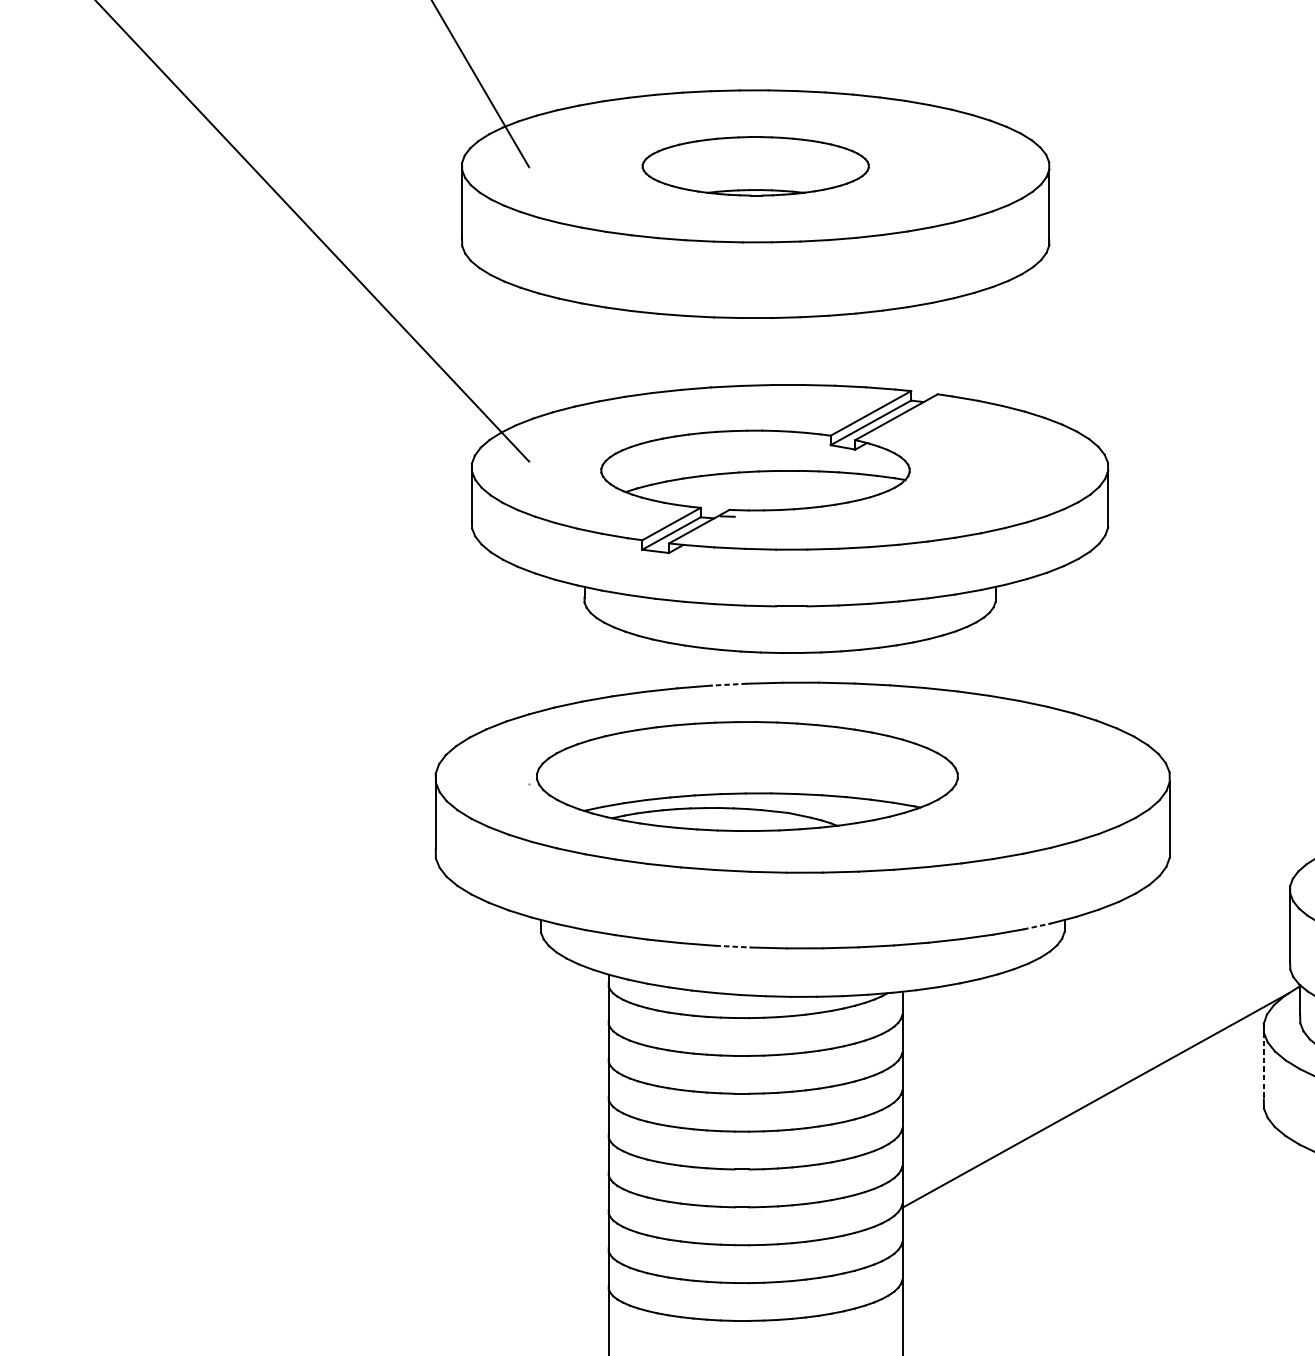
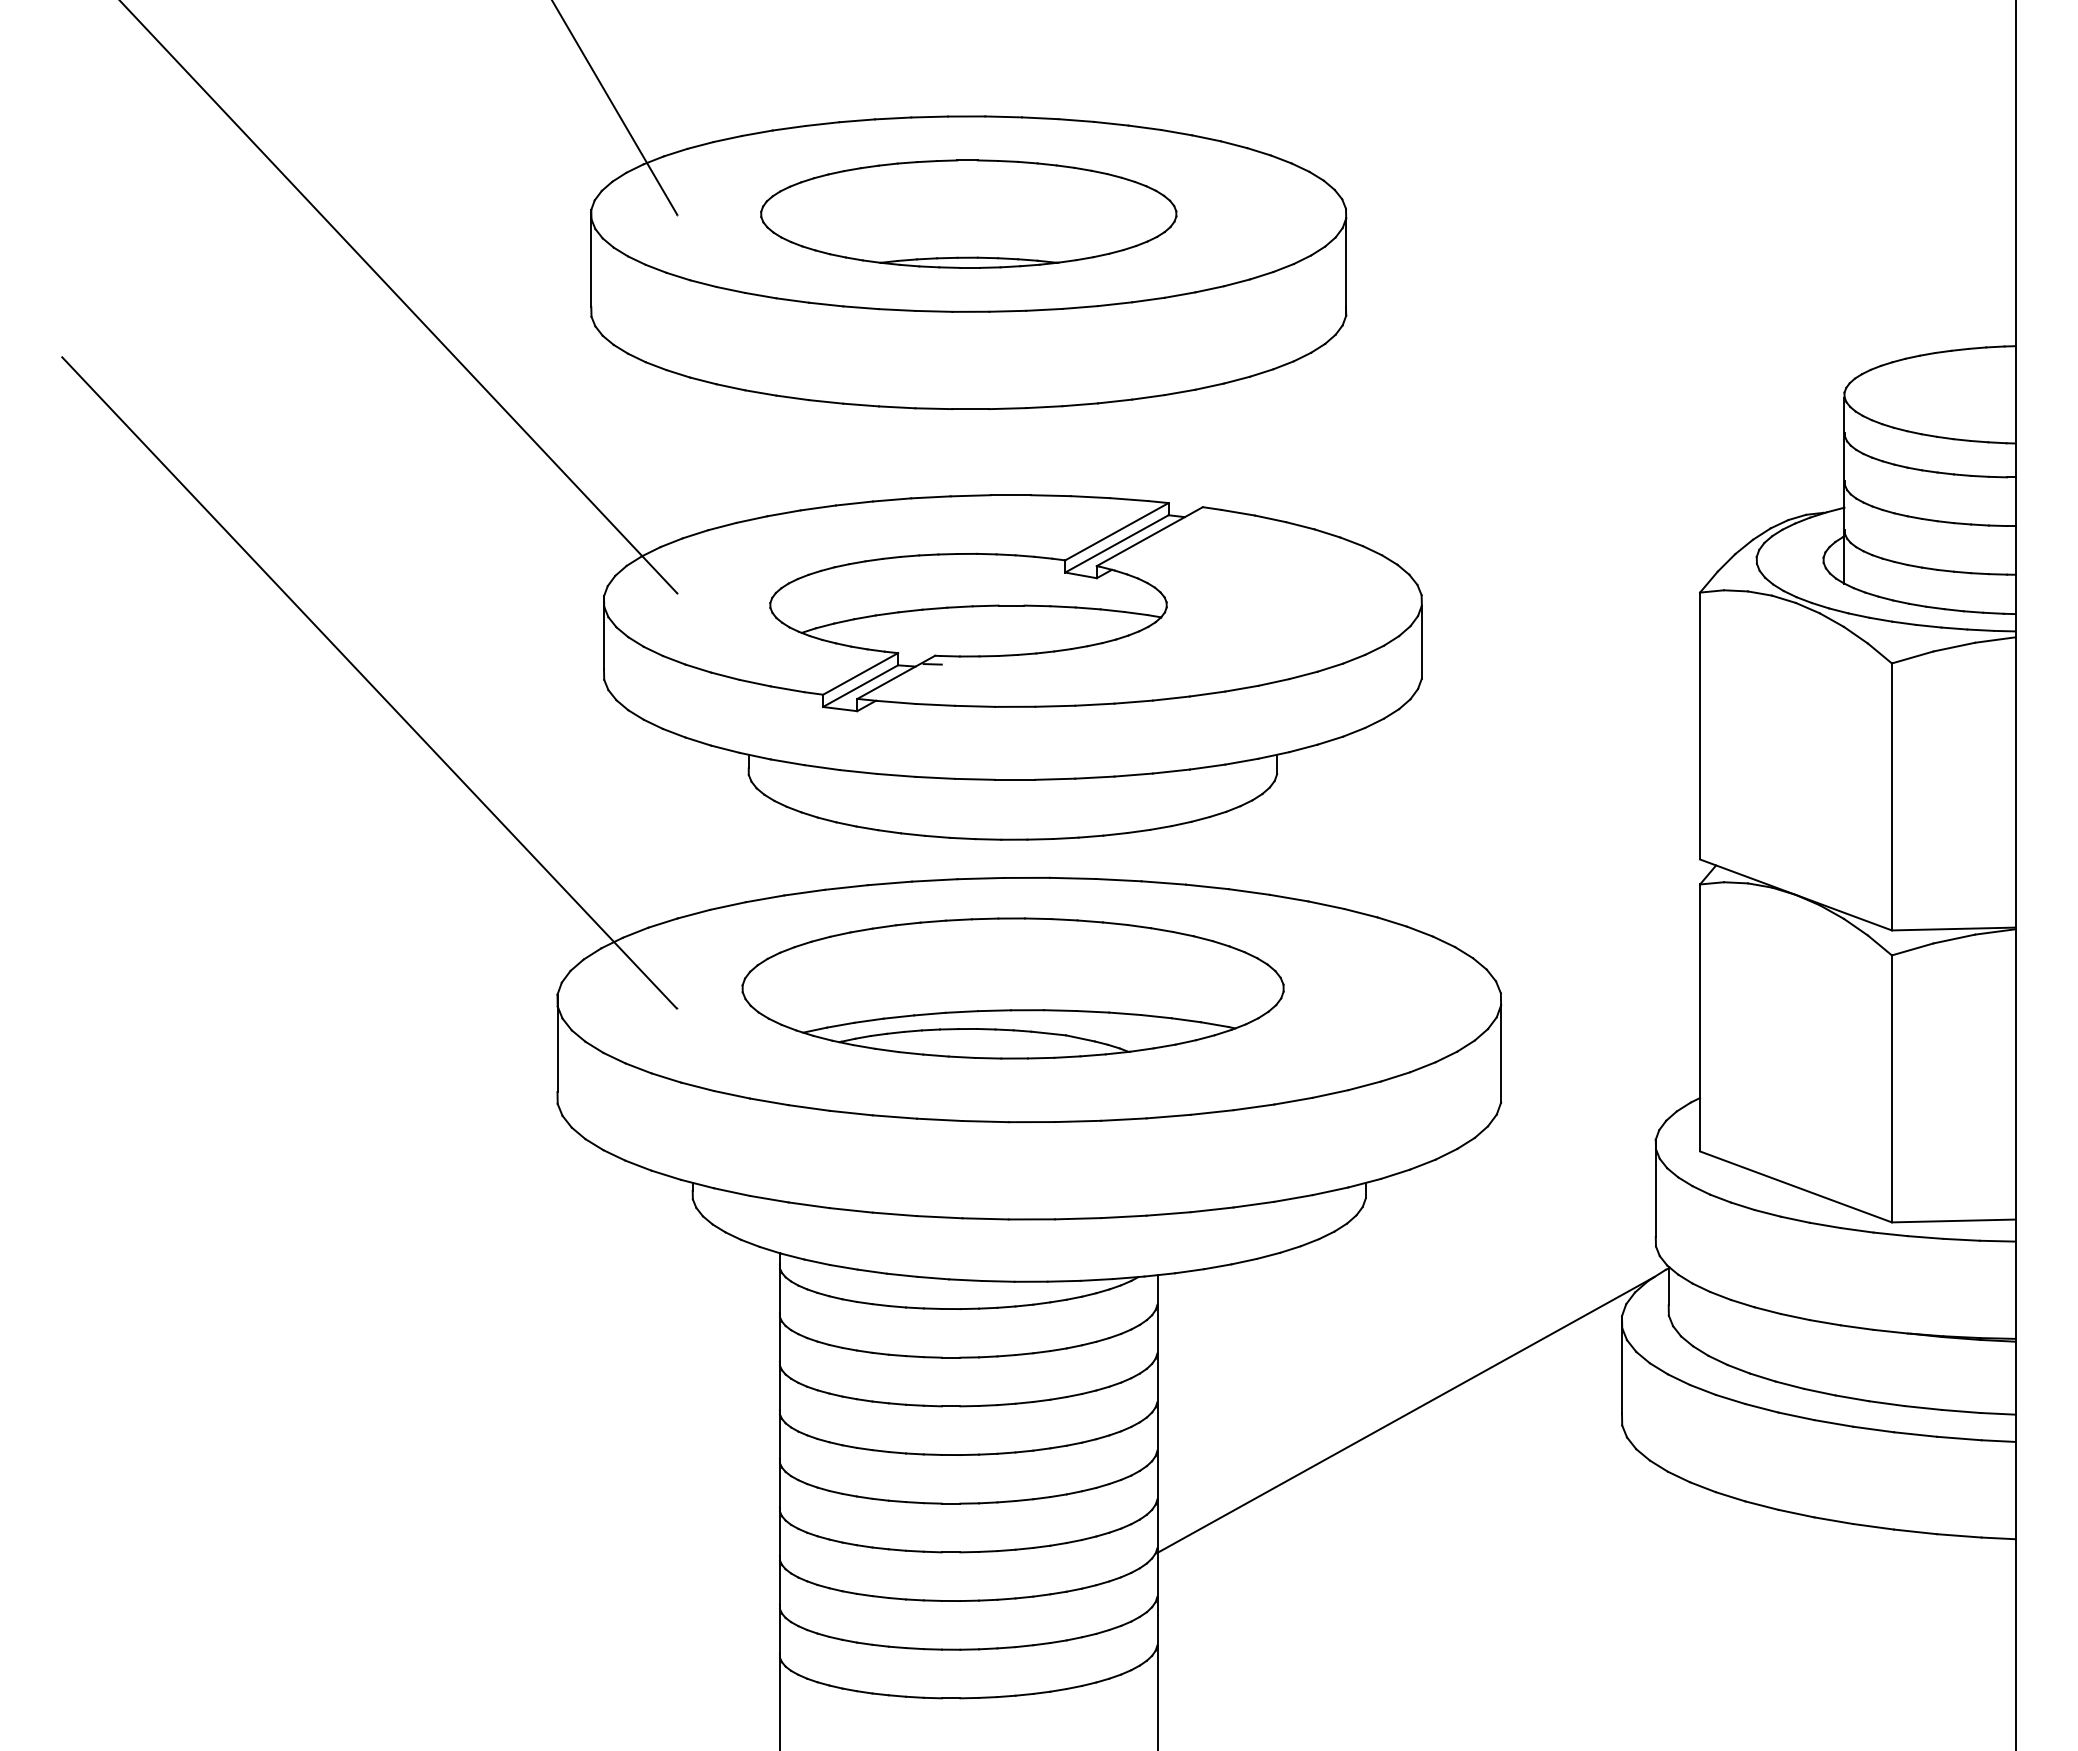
part: (755, 165) -> (968, 213), size x1.43
line: (289, 530) -> (369, 682), added
line: (729, 684) -> (934, 880), dashed -> solid
part: (746, 776) -> (1012, 988), moved
line: (1037, 926) -> (1331, 1191), dashed -> solid
line: (732, 946) -> (939, 1217), dashed -> solid
line: (1264, 1061) -> (1622, 1364), dashed -> solid

